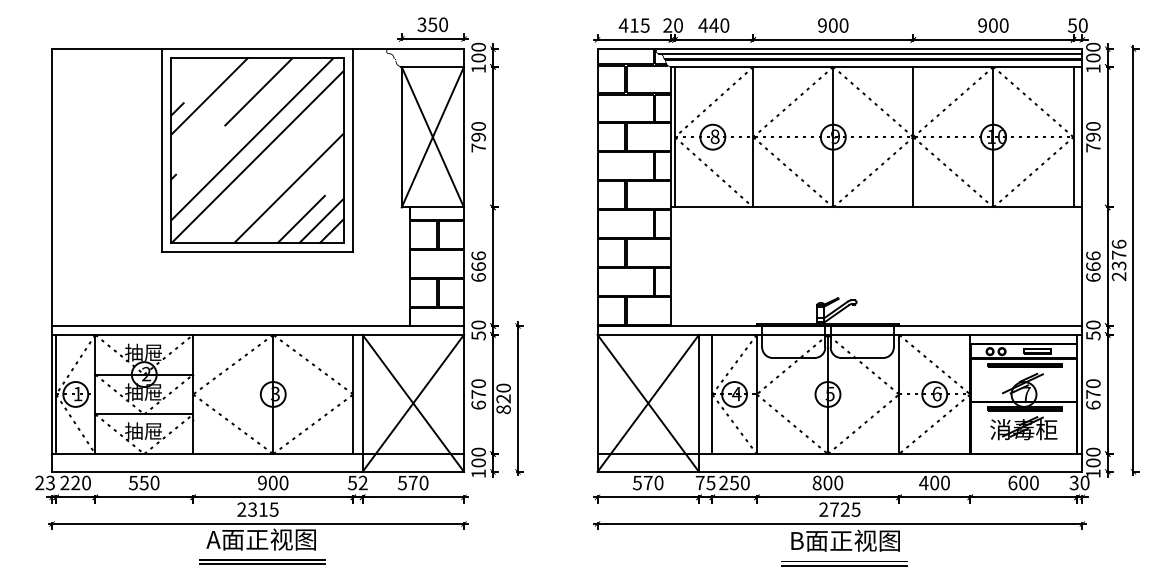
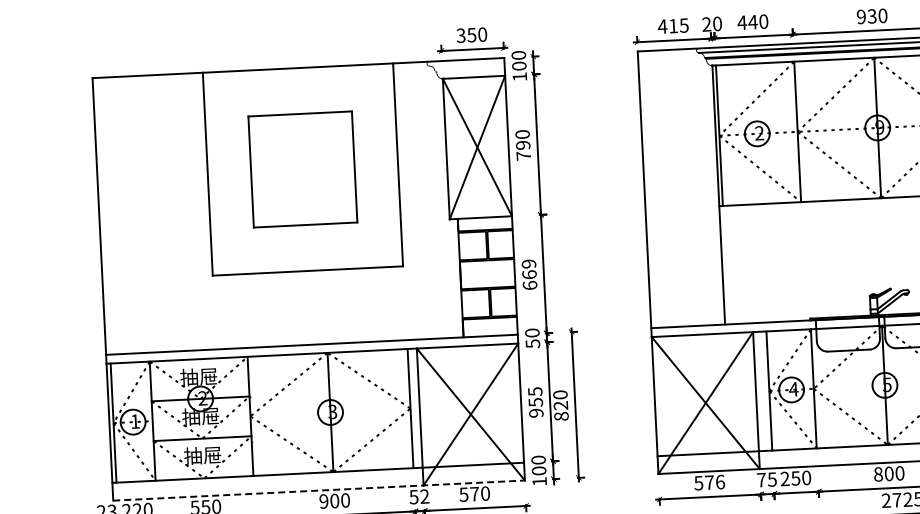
text: (832, 25) -> (871, 16), 900 -> 930
text: (714, 136) -> (758, 133), 8 -> 2
part: (257, 150) -> (302, 169), size x0.6
hatch: (634, 187) -> (681, 187), removed
text: (478, 255) -> (528, 263), 666 -> 669
text: (478, 394) -> (535, 402), 670 -> 955
line: (258, 471) -> (319, 490), solid -> dashed
text: (658, 482) -> (719, 481), 570 -> 576

